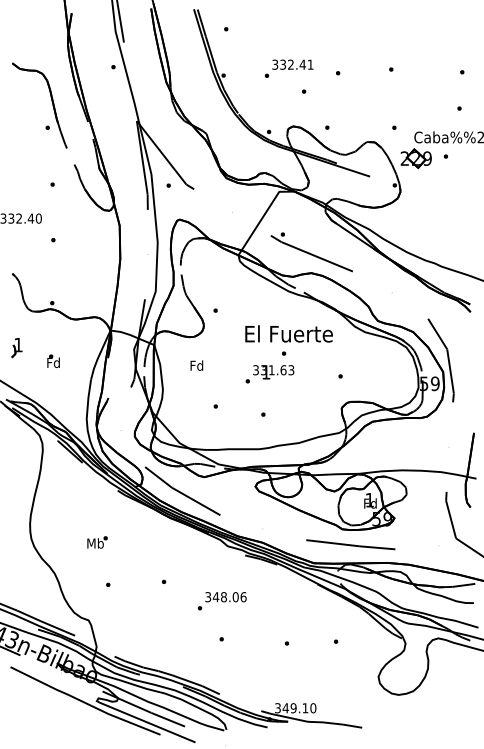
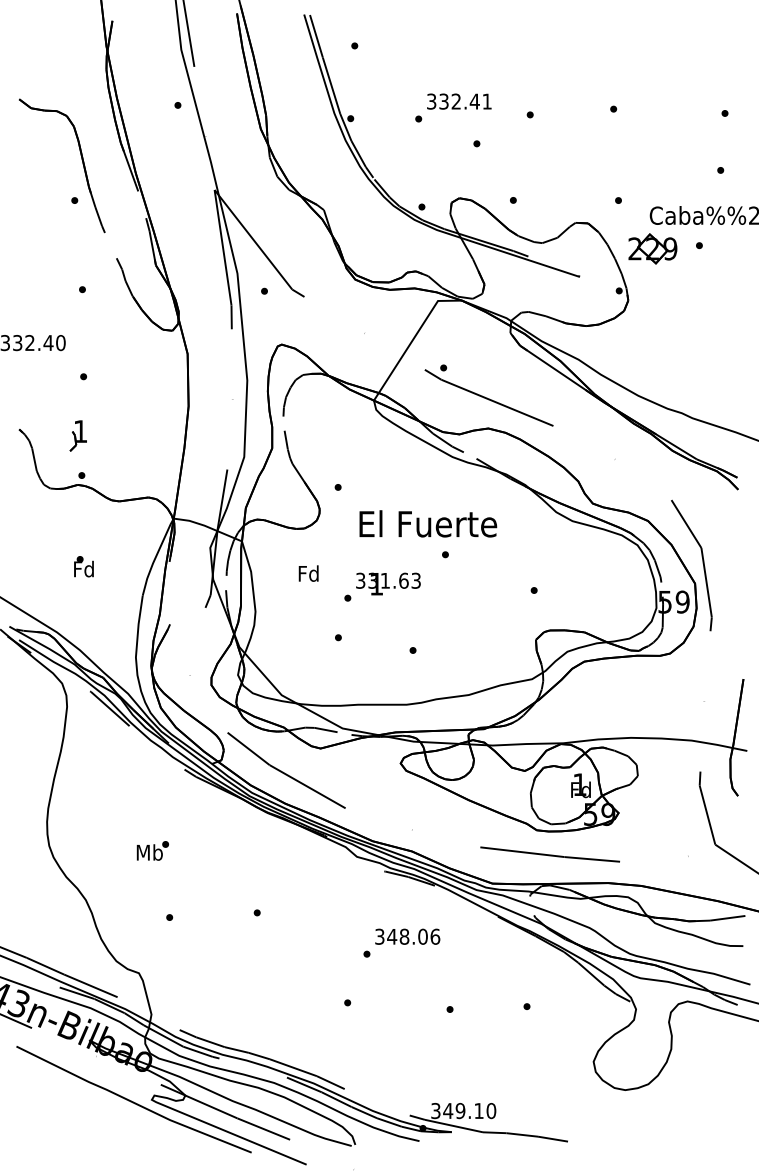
text: (288, 333) -> (427, 523), moved
part: (16, 348) -> (77, 436), moved
text: (269, 374) -> (381, 587), moved
text: (222, 601) -> (402, 943), moved

